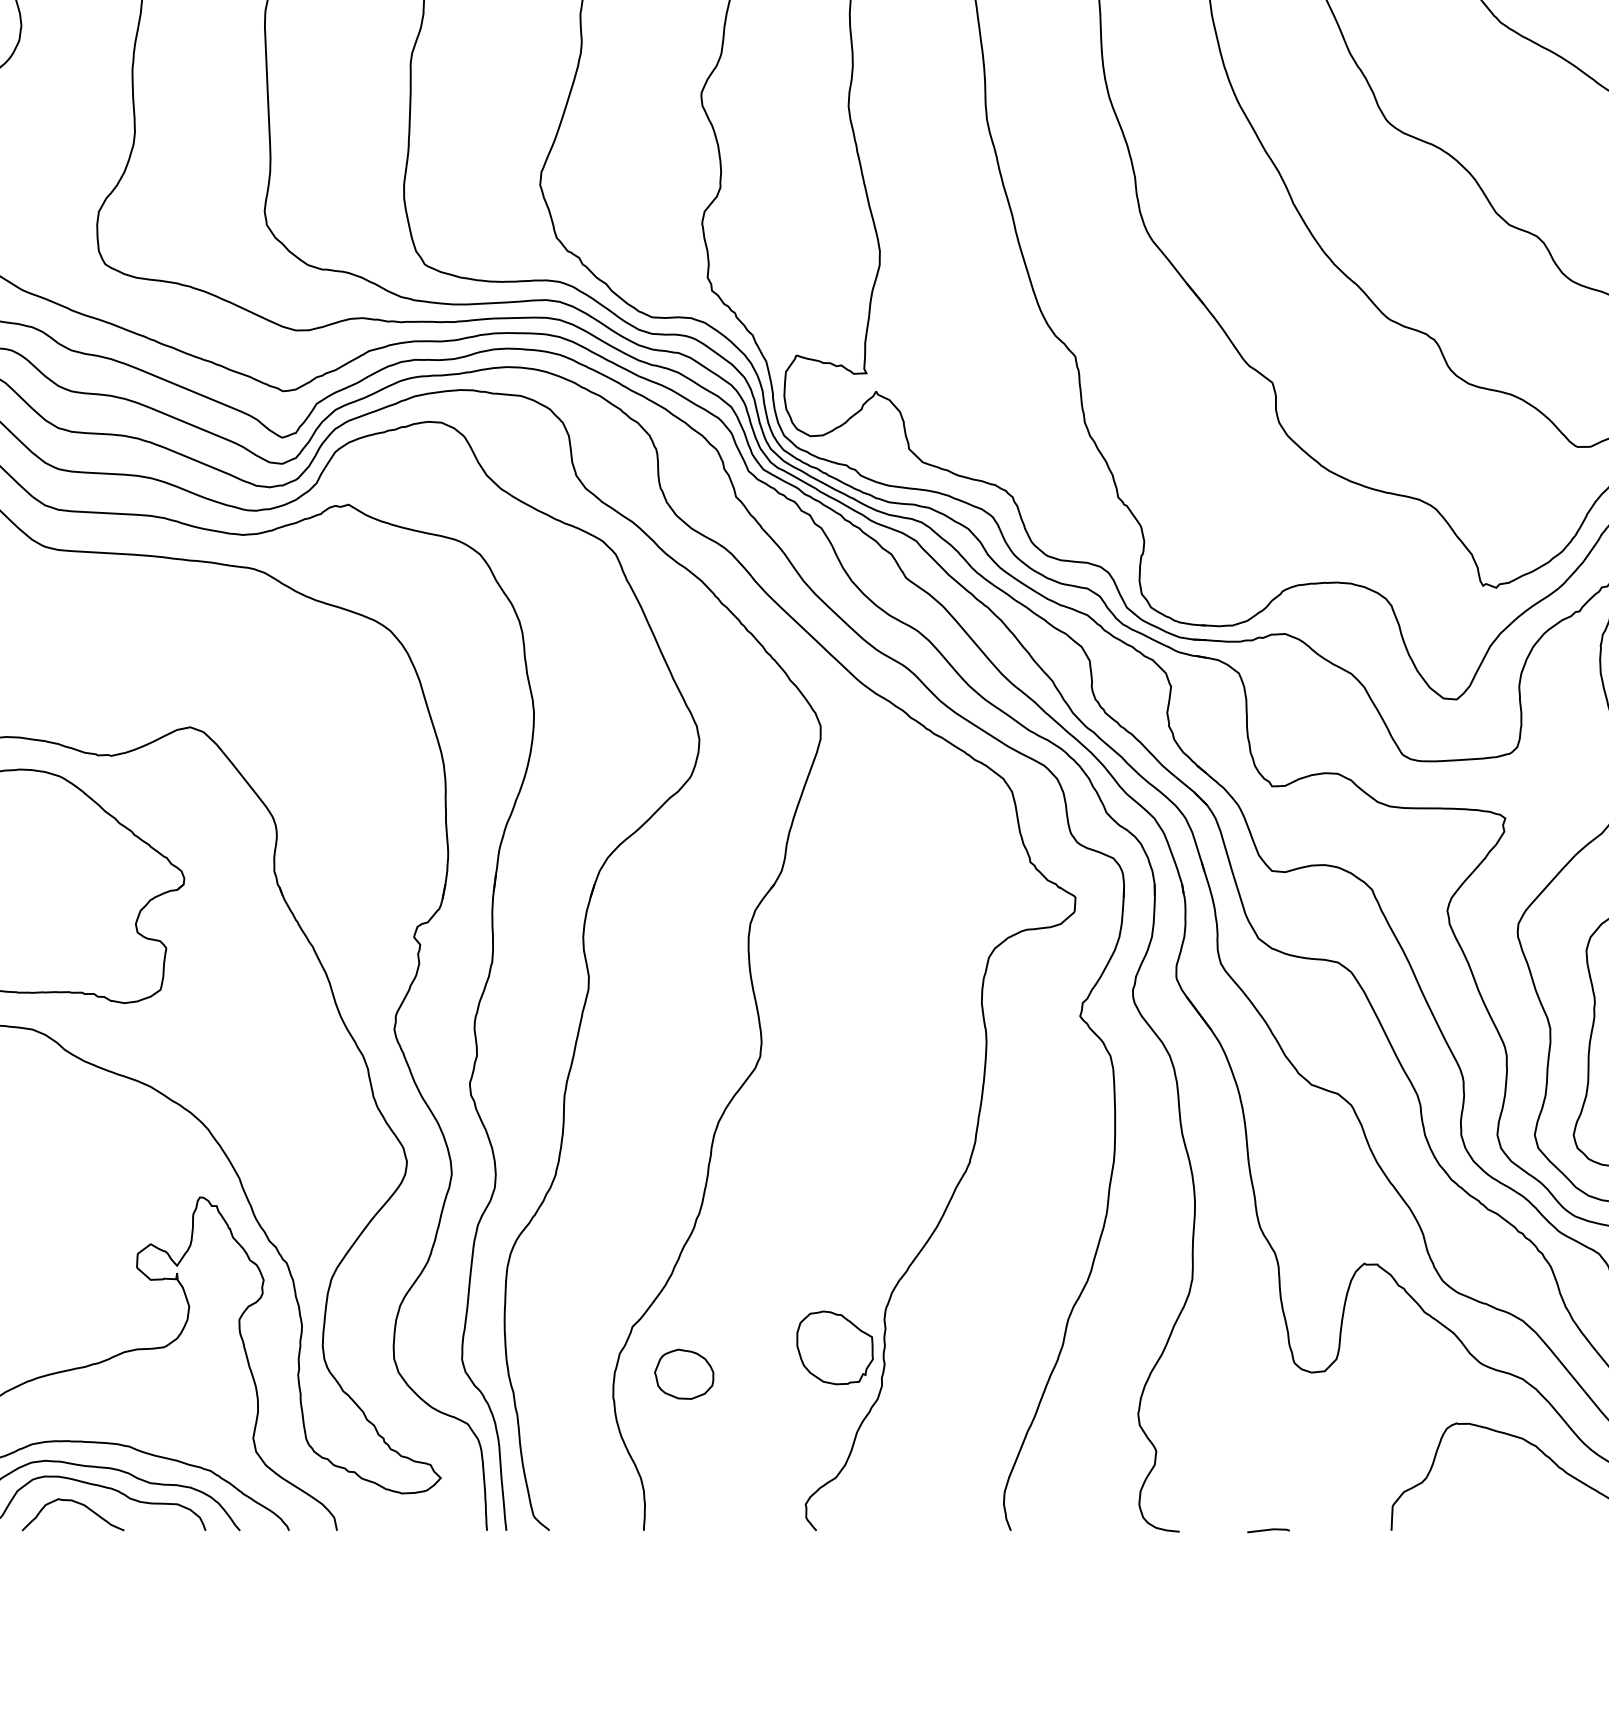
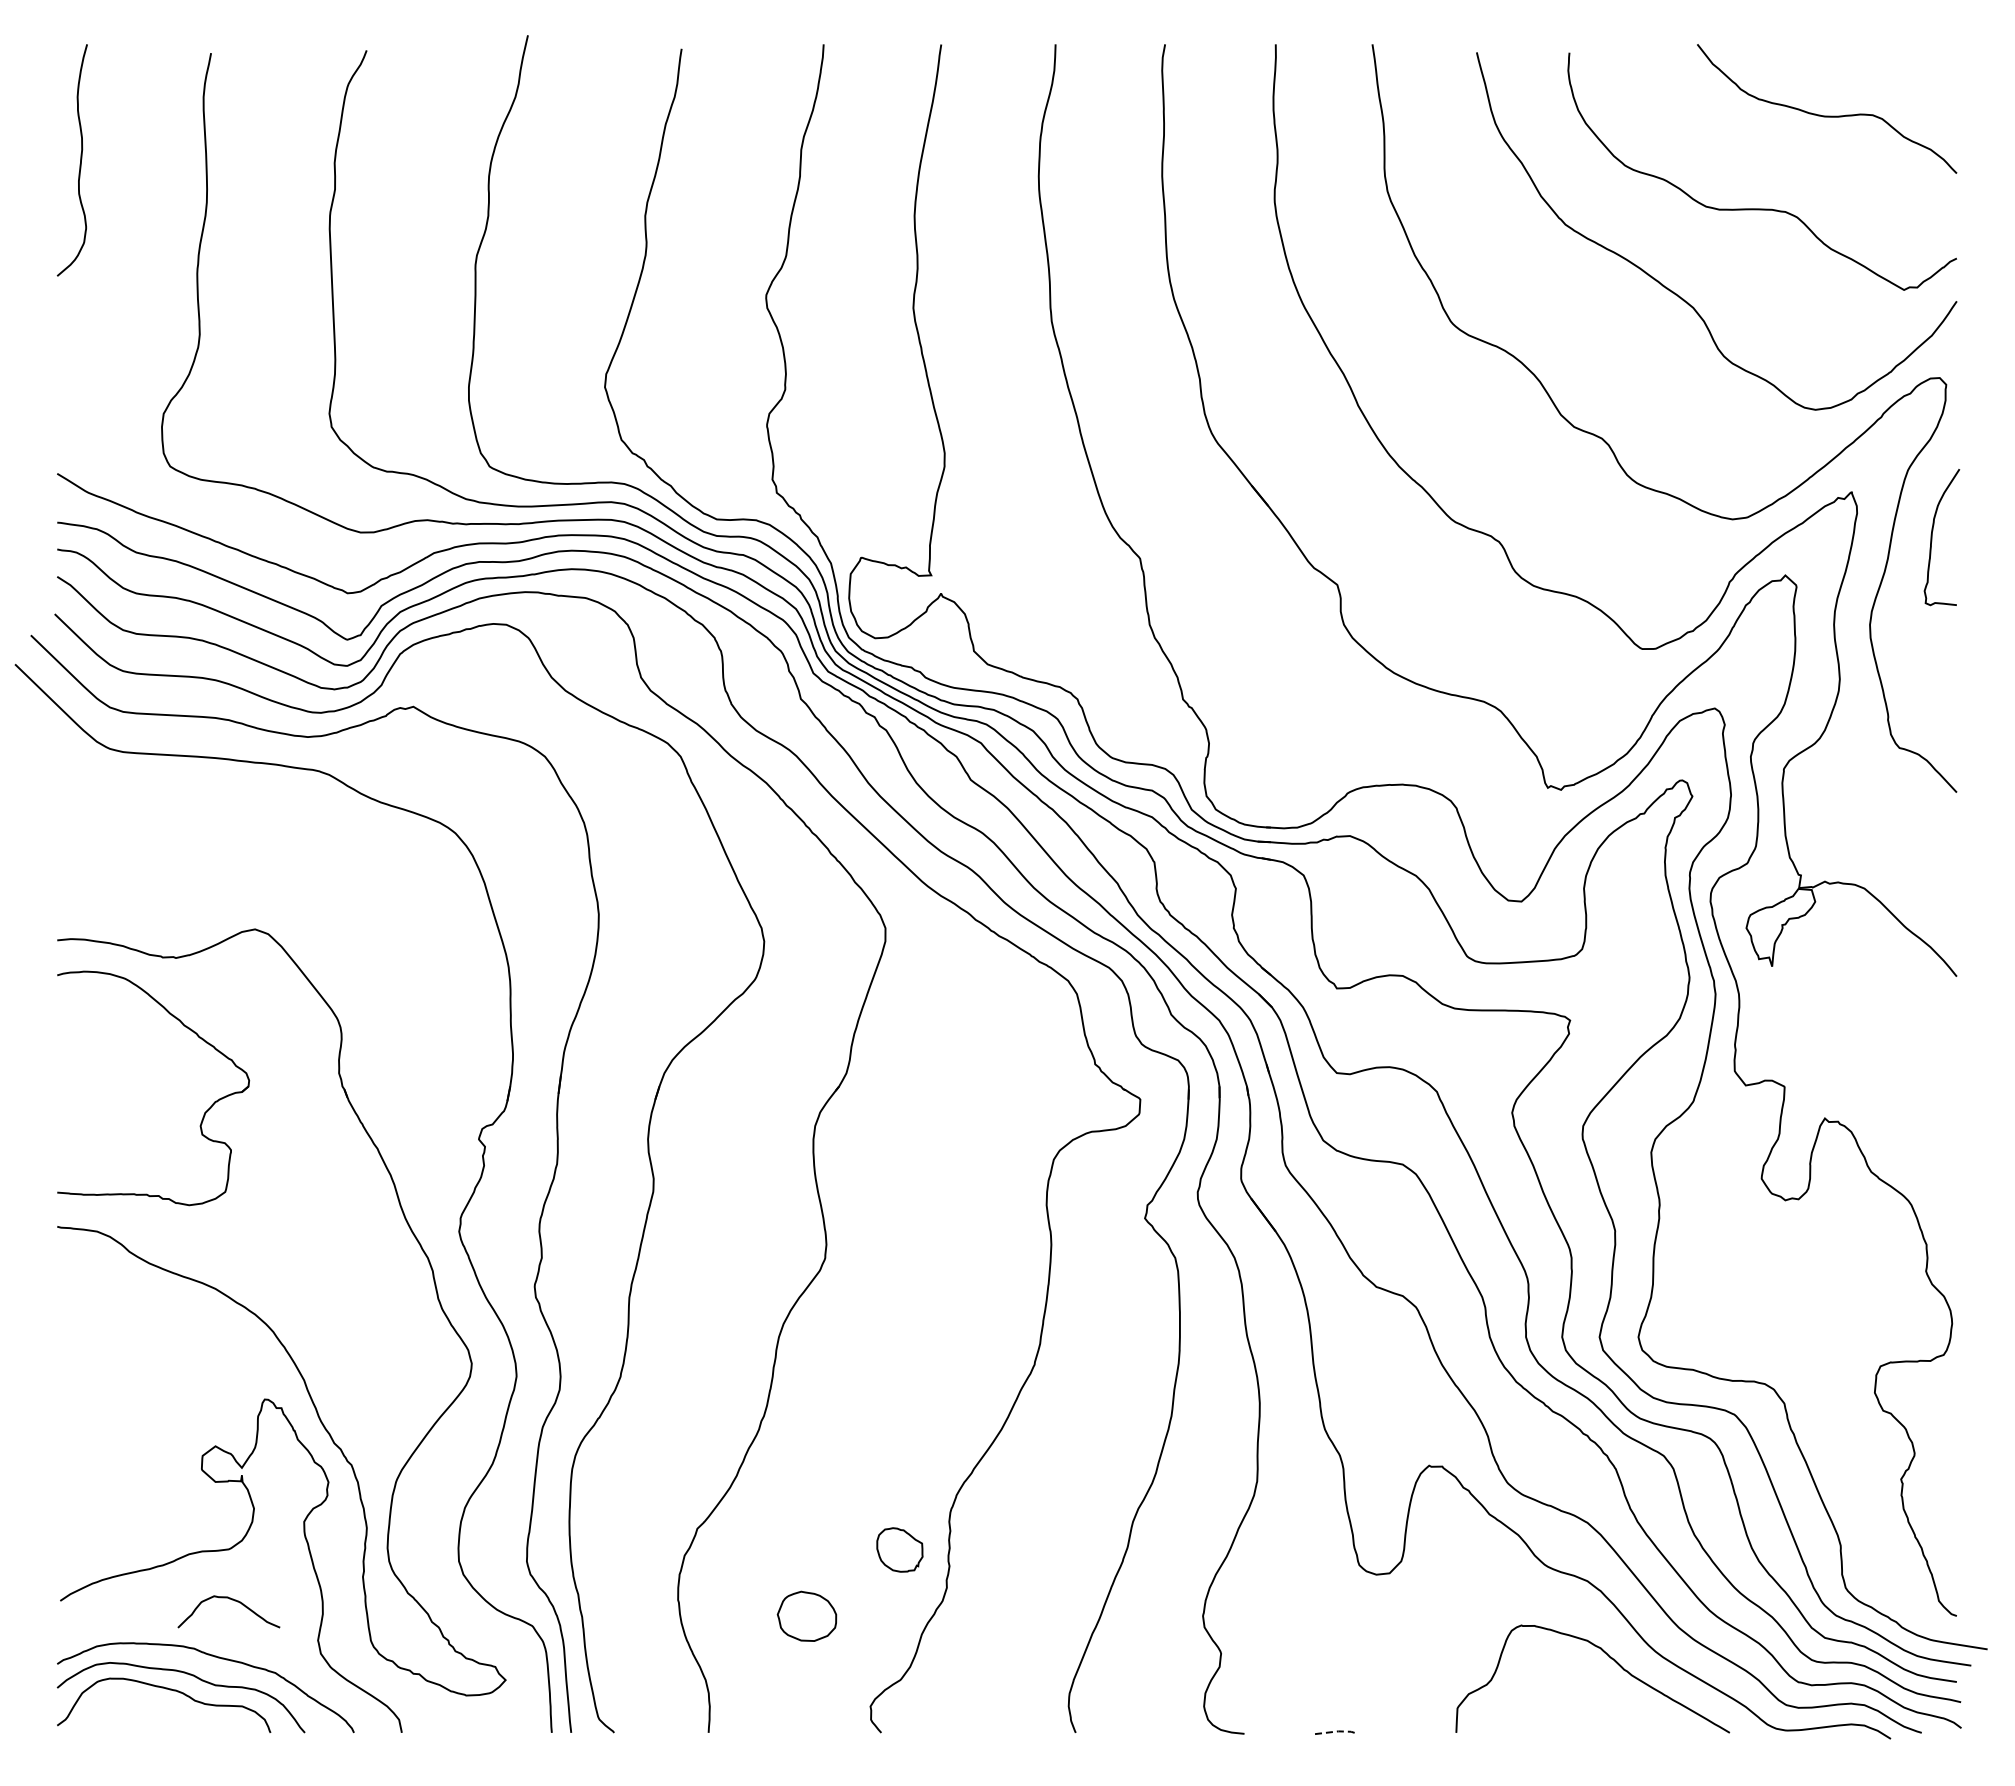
part: (834, 1347) -> (899, 1549), size x0.6
part: (683, 1373) -> (806, 1615), moved
curve: (78, 1504) -> (234, 1601), moved
line: (1269, 1529) -> (1334, 1731), solid -> dashed

